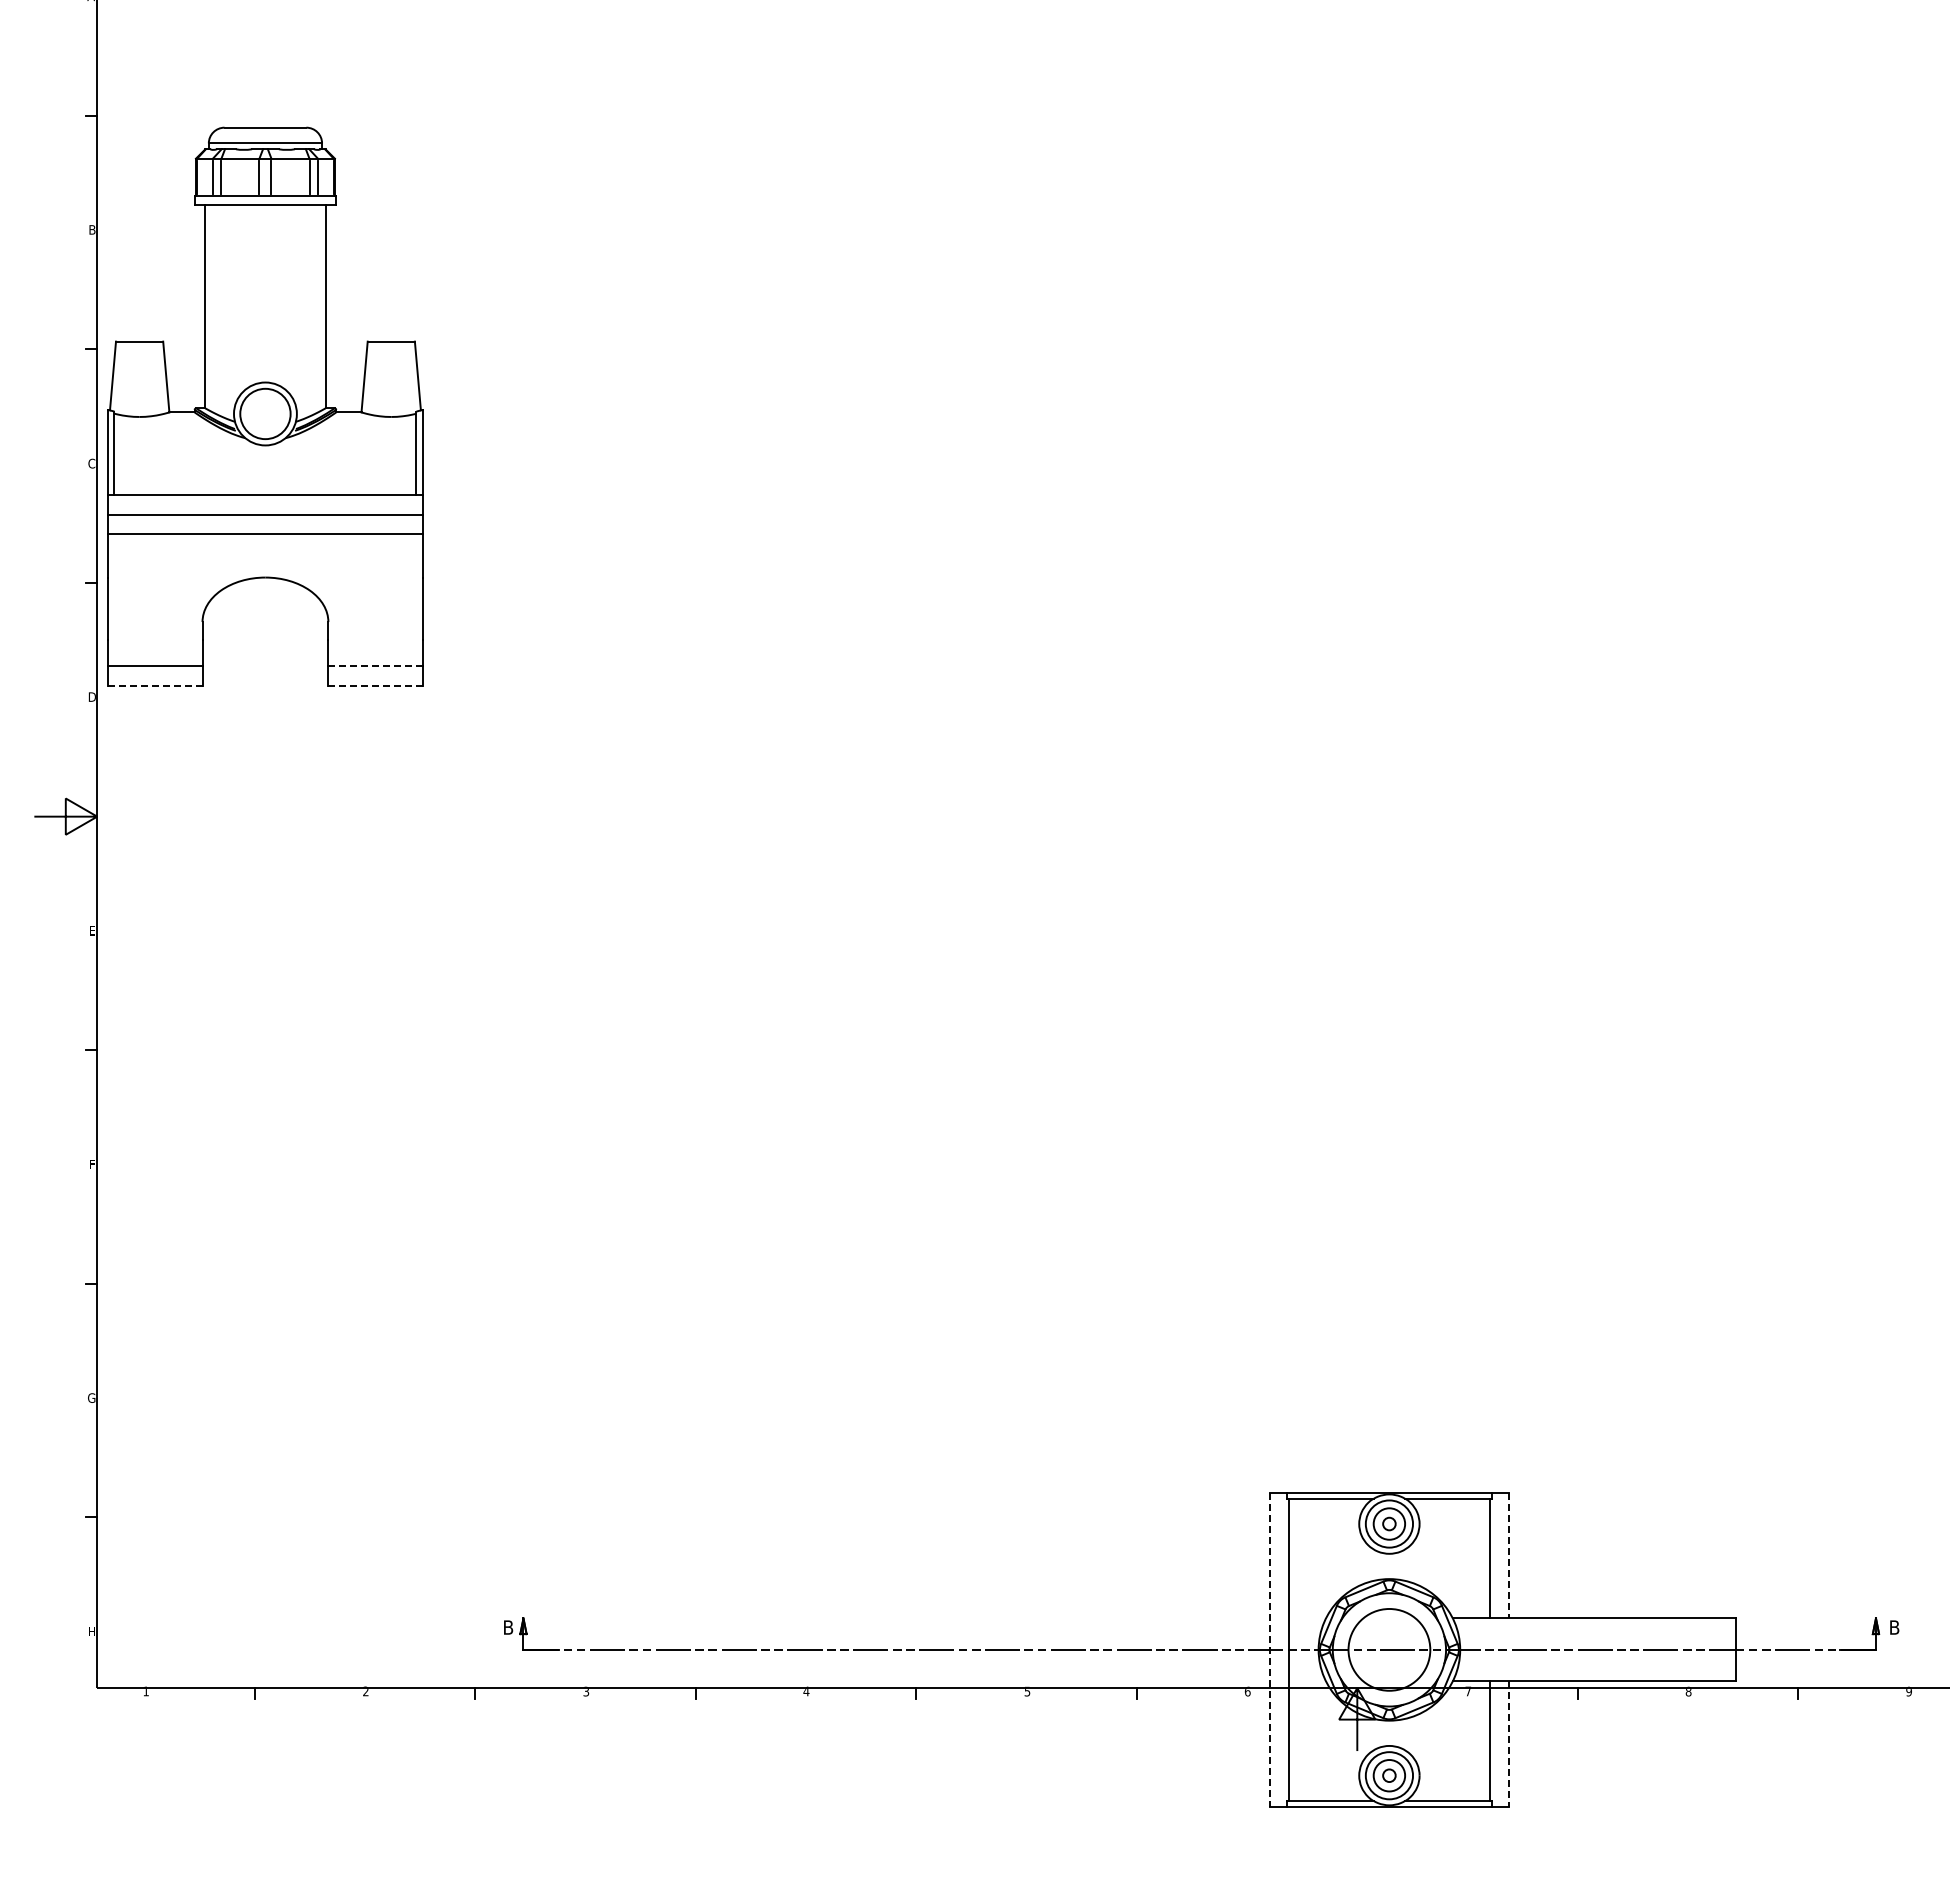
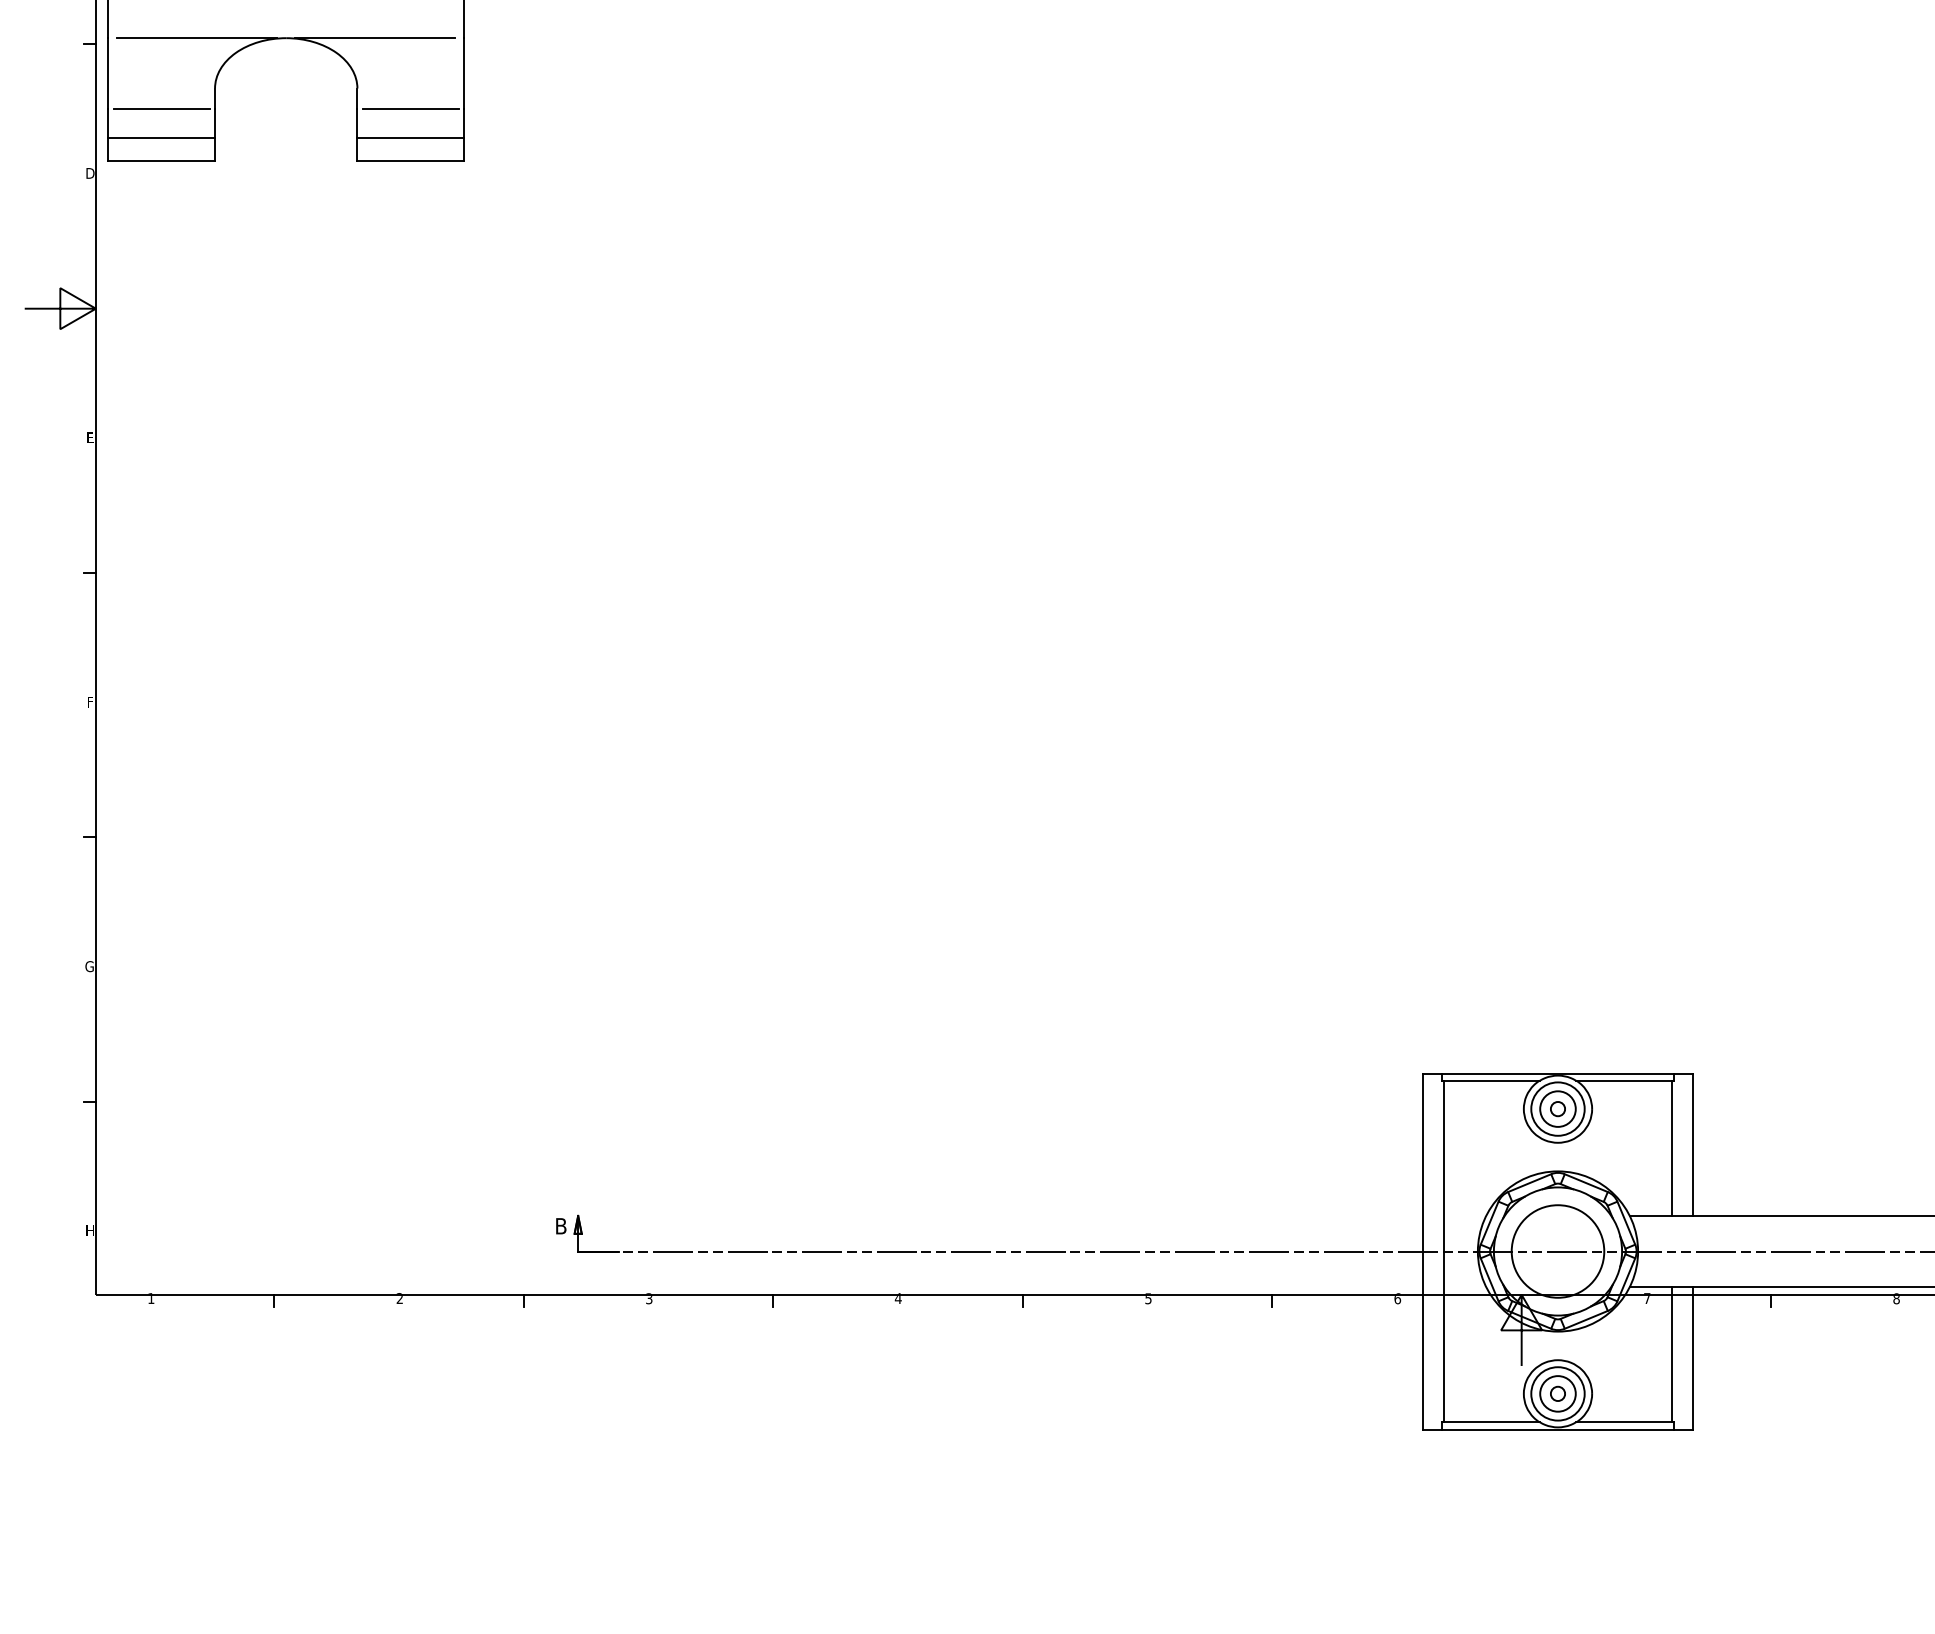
line: (186, 577) -> (196, 38), added
line: (343, 577) -> (374, 38), added
line: (154, 640) -> (160, 109), added
line: (375, 640) -> (410, 109), added
line: (376, 665) -> (411, 137), dashed -> solid
line: (155, 685) -> (161, 160), dashed -> solid
line: (376, 685) -> (411, 160), dashed -> solid
line: (1508, 1555) -> (1692, 1144), dashed -> solid
line: (1269, 1650) -> (1422, 1252), dashed -> solid
line: (1508, 1744) -> (1692, 1358), dashed -> solid

